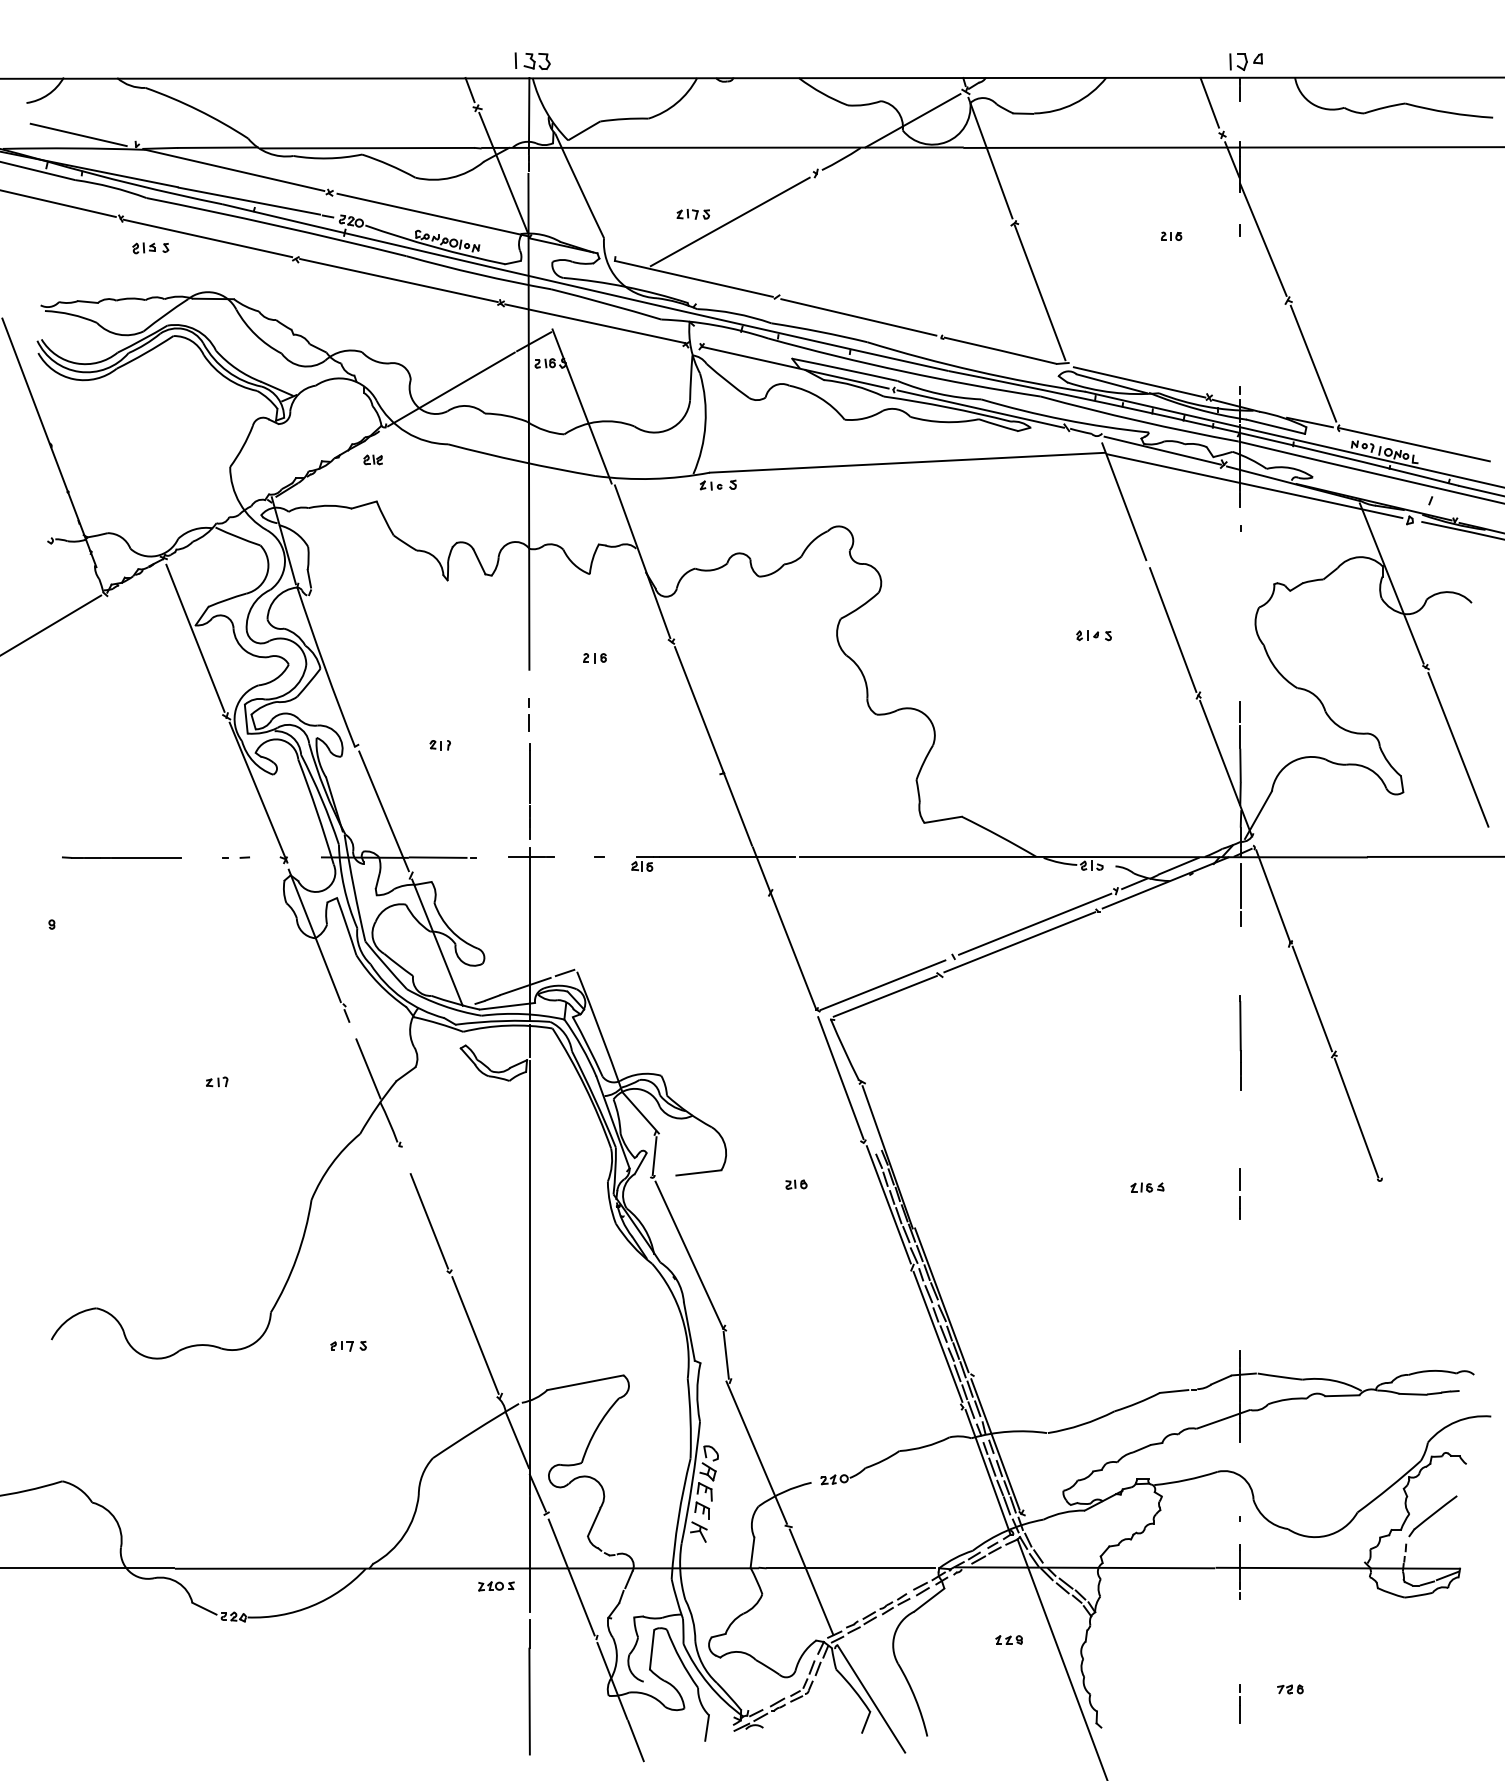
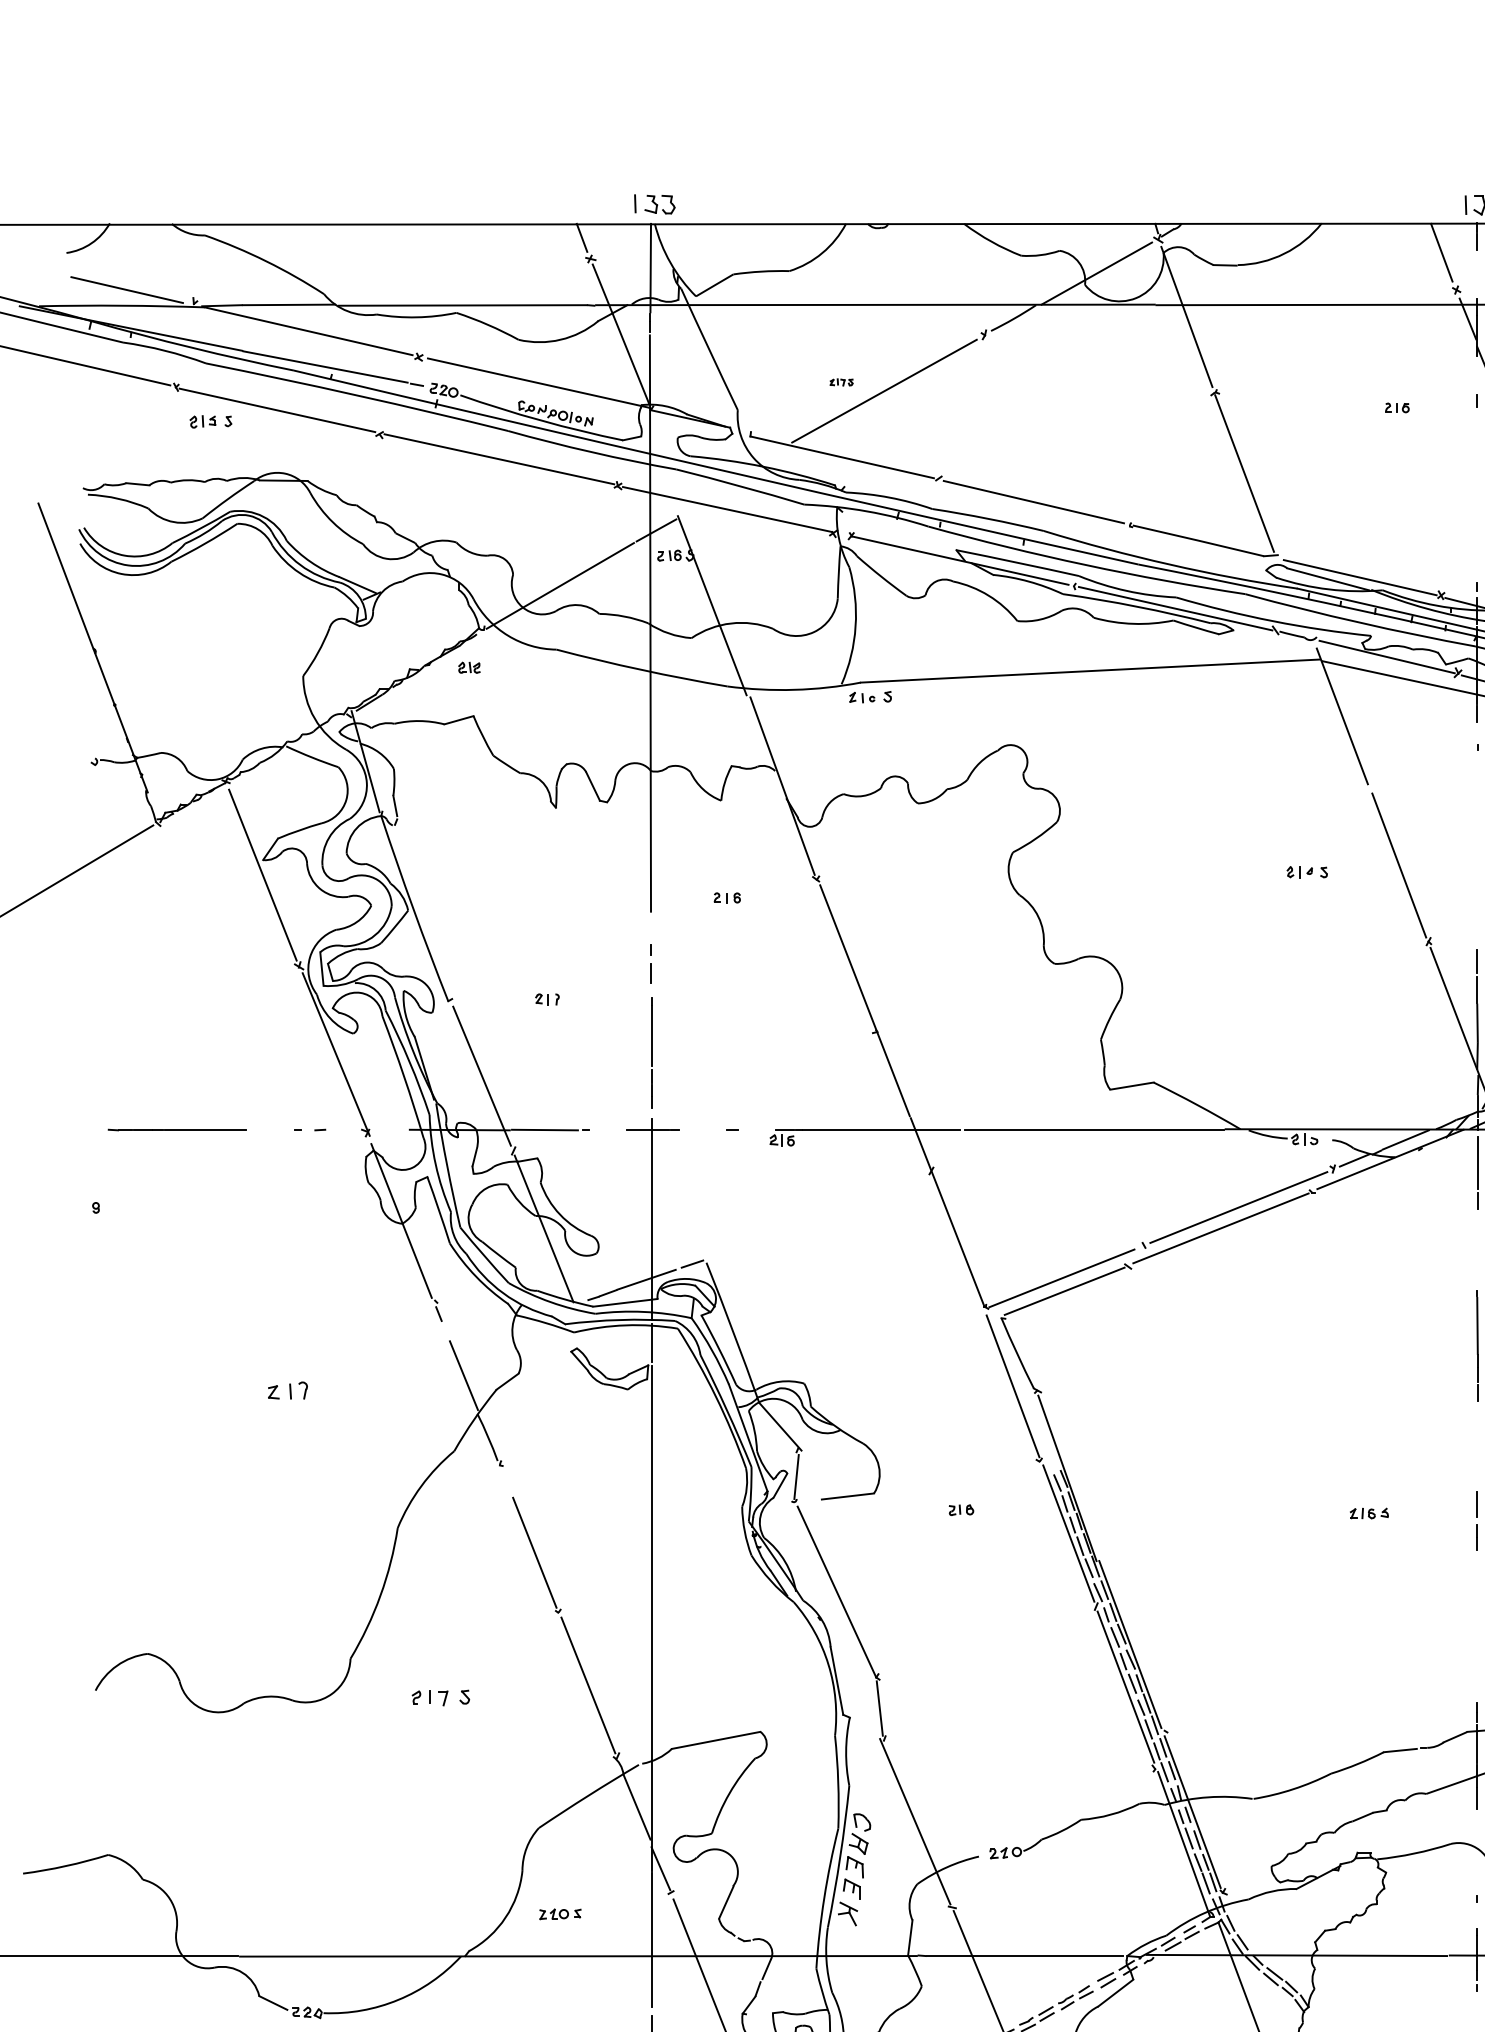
part: (693, 214) -> (841, 382), size x0.6
part: (217, 1081) -> (288, 1390), size x1.6
part: (348, 1346) -> (440, 1698), size x1.4
part: (496, 1586) -> (560, 1914), moved

